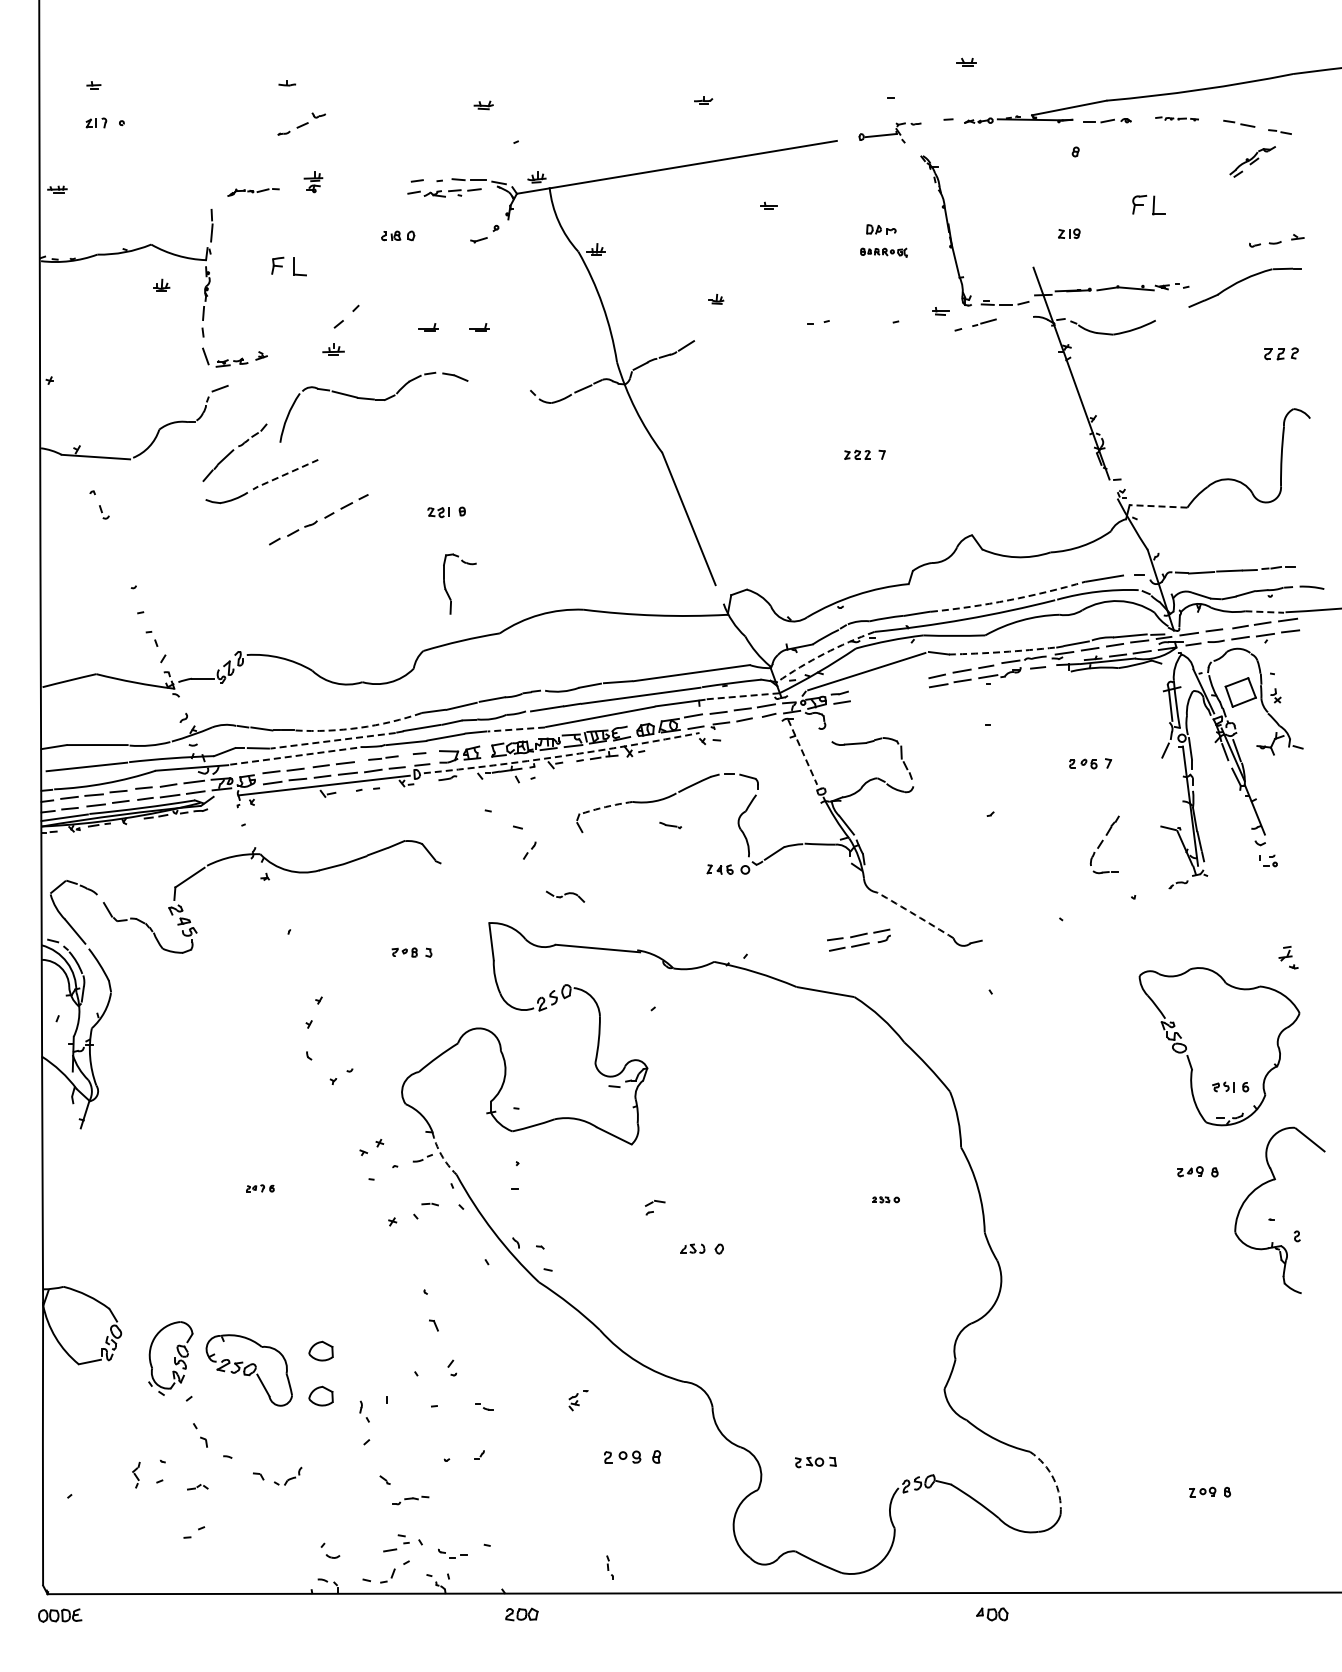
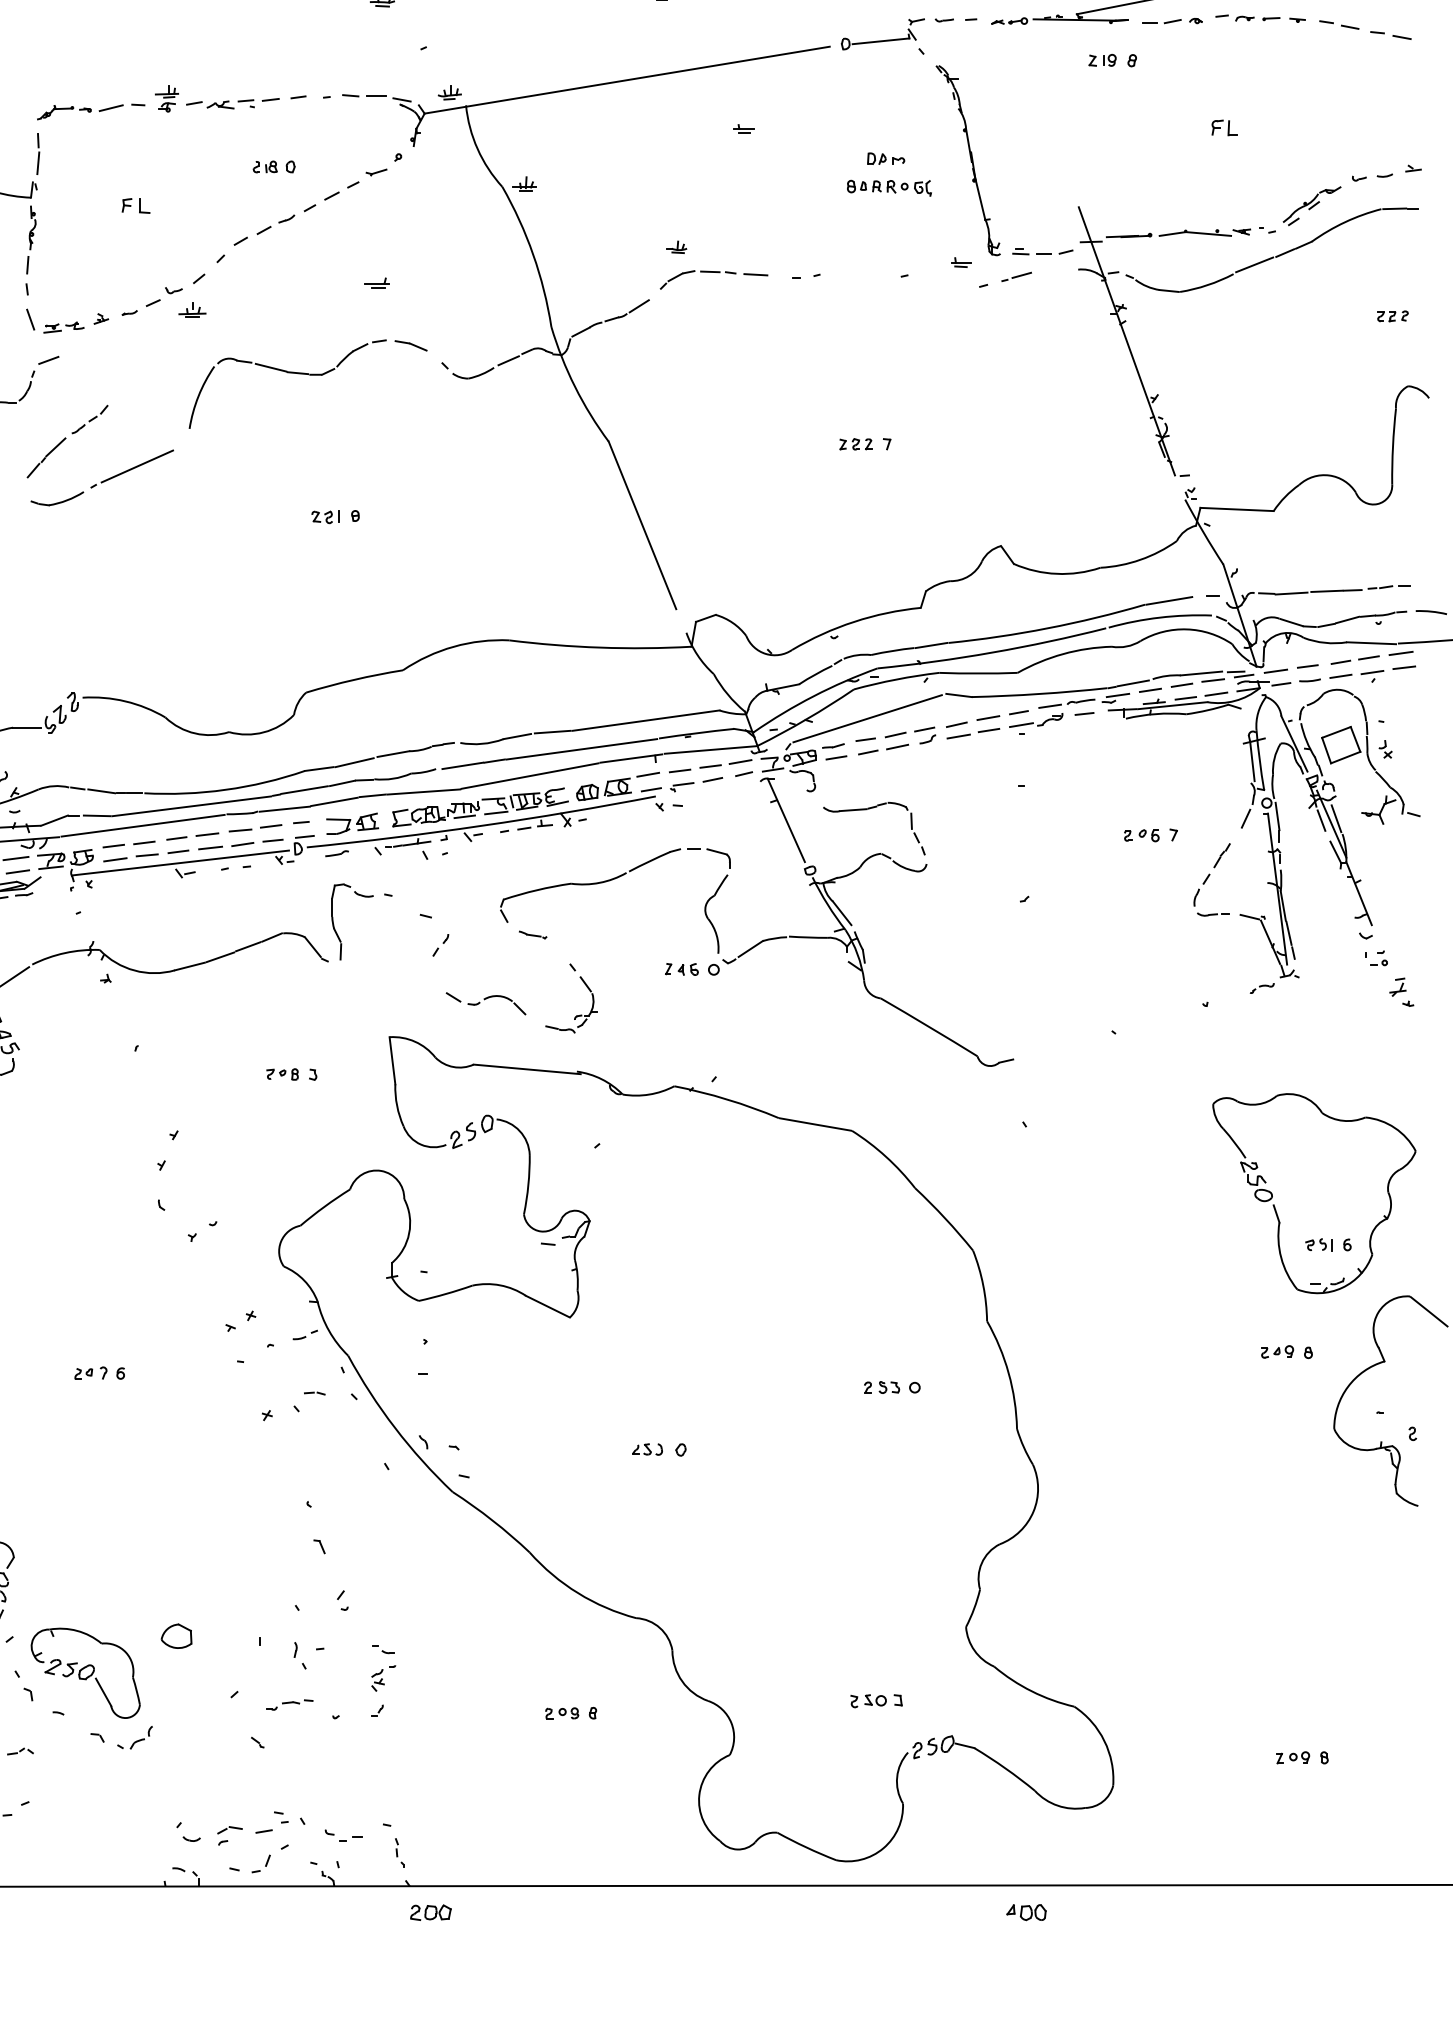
part: (1176, 118) -> (1259, 18), size x1.67
part: (301, 123) -> (151, 300), moved
part: (1279, 131) -> (1390, 34), size x1.43
part: (889, 132) -> (896, 36), size x1.43
part: (1252, 161) -> (1311, 205), moved
part: (253, 192) -> (91, 112), size x1.67
part: (444, 192) -> (232, 103), moved
part: (1148, 204) -> (1224, 127), size x0.62
part: (1069, 233) -> (1102, 60), moved
part: (883, 252) -> (888, 187), size x1.43
part: (288, 266) -> (135, 205), size x0.62
line: (1171, 313) -> (1253, 265), added
part: (745, 325) -> (714, 280), added
part: (428, 327) -> (312, 282), removed
part: (1281, 353) -> (1392, 315), size x0.71
part: (373, 406) -> (307, 382), moved
line: (290, 472) -> (137, 466), dashed -> solid
line: (1158, 506) -> (1237, 509), dashed -> solid
part: (318, 519) -> (296, 213), moved
part: (446, 588) -> (335, 927), moved
arc: (1009, 600) -> (1048, 628), dashed -> solid
line: (1265, 612) -> (1372, 643), dashed -> solid
arc: (1002, 652) -> (1039, 694), dashed -> solid
arc: (824, 653) -> (814, 695), dashed -> solid
line: (743, 696) -> (711, 750), dashed -> solid
arc: (359, 727) -> (225, 789), dashed -> solid
line: (516, 729) -> (424, 792), dashed -> solid
line: (332, 740) -> (191, 805), dashed -> solid
line: (802, 752) -> (786, 821), dashed -> solid
line: (294, 756) -> (142, 826), dashed -> solid
arc: (562, 756) -> (482, 826), dashed -> solid
part: (383, 757) -> (255, 827), size x1.43
arc: (605, 807) -> (536, 890), dashed -> solid
line: (670, 825) -> (532, 935), moved
part: (1104, 844) -> (1211, 879), moved
part: (565, 896) -> (486, 1003), size x1.67
part: (636, 905) -> (576, 1014), added
arc: (915, 915) -> (929, 1027), dashed -> solid
part: (858, 939) -> (895, 740), moved
part: (1288, 957) -> (1401, 992), moved
arc: (441, 1155) -> (329, 1331), dashed -> solid
part: (260, 1188) -> (99, 1373), size x1.43
part: (885, 1199) -> (891, 1387), size x1.67
part: (654, 1207) -> (229, 1835), moved
part: (320, 1350) -> (175, 1578), removed
part: (248, 1370) -> (84, 1673), moved
part: (578, 1400) -> (383, 1678), moved
part: (364, 1411) -> (299, 1655), moved
part: (632, 1456) -> (570, 1712), size x0.71
part: (815, 1462) -> (876, 1701), moved
arc: (1053, 1478) -> (1104, 1740), dashed -> solid
part: (410, 1500) -> (289, 1705), moved
part: (609, 1567) -> (398, 1853), moved

